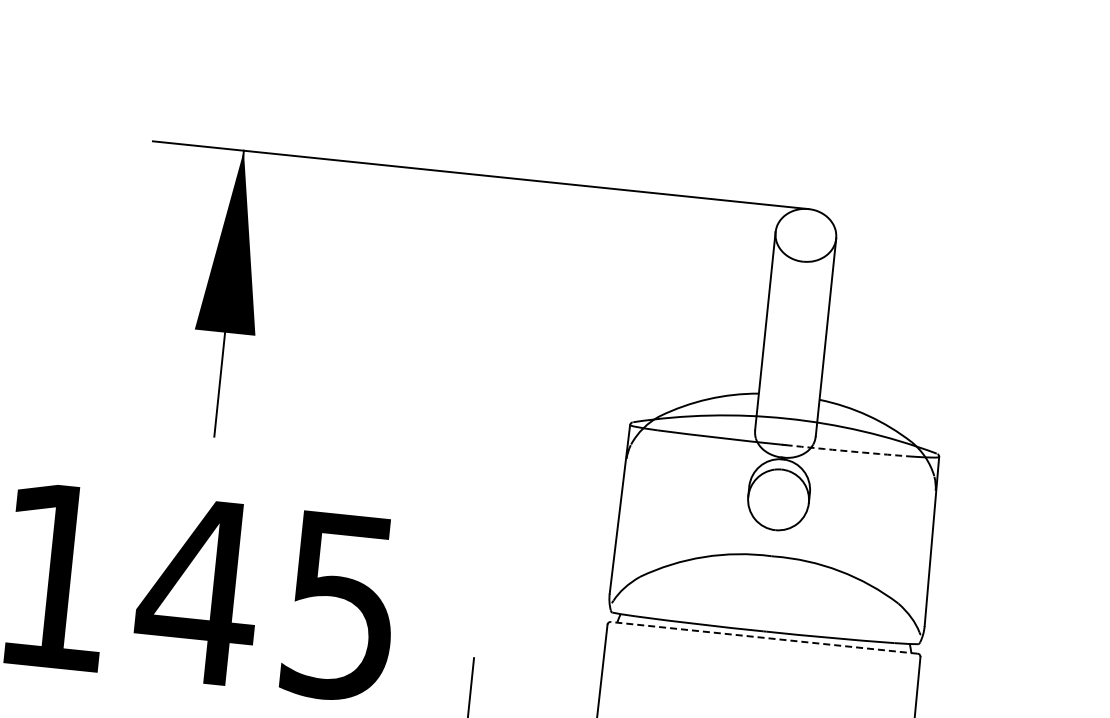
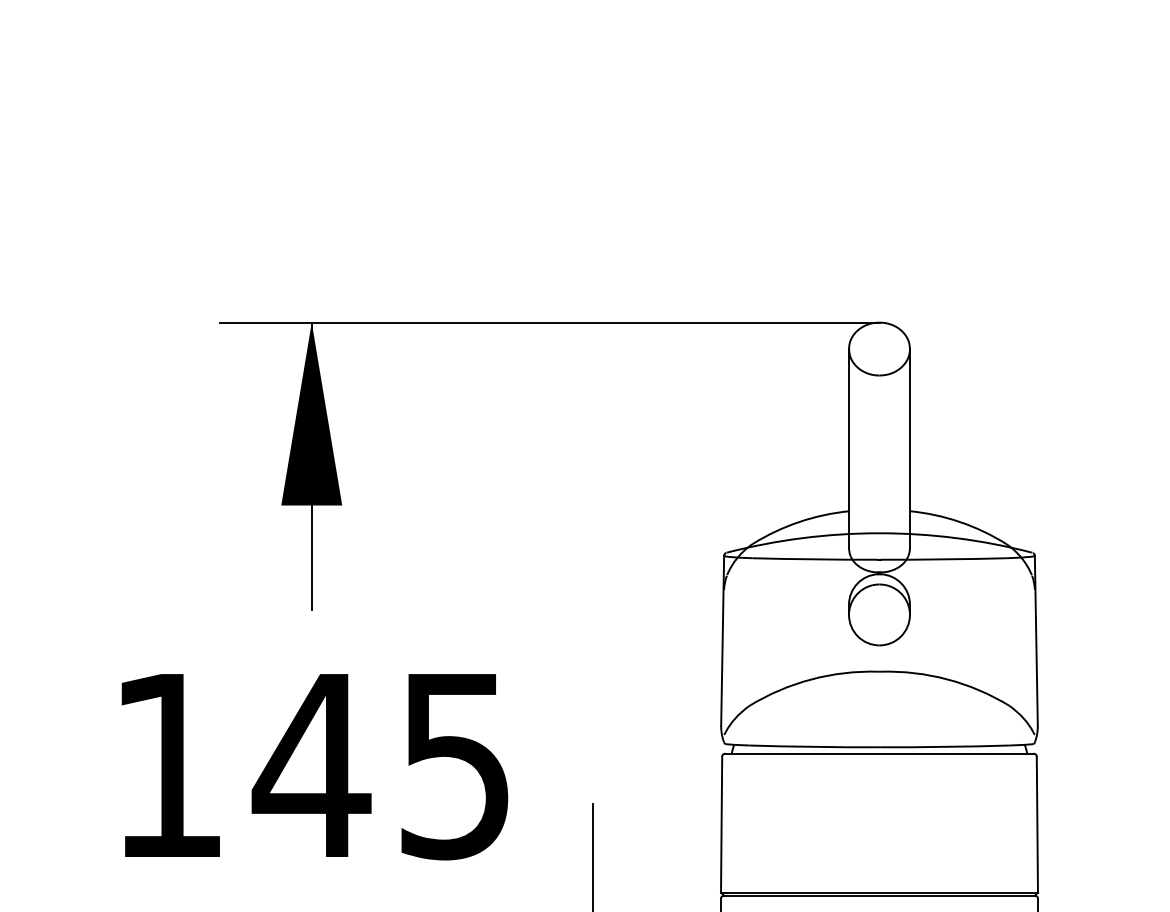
arc: (847, 451) -> (943, 559), dashed -> solid
line: (763, 637) -> (878, 753), dashed -> solid

